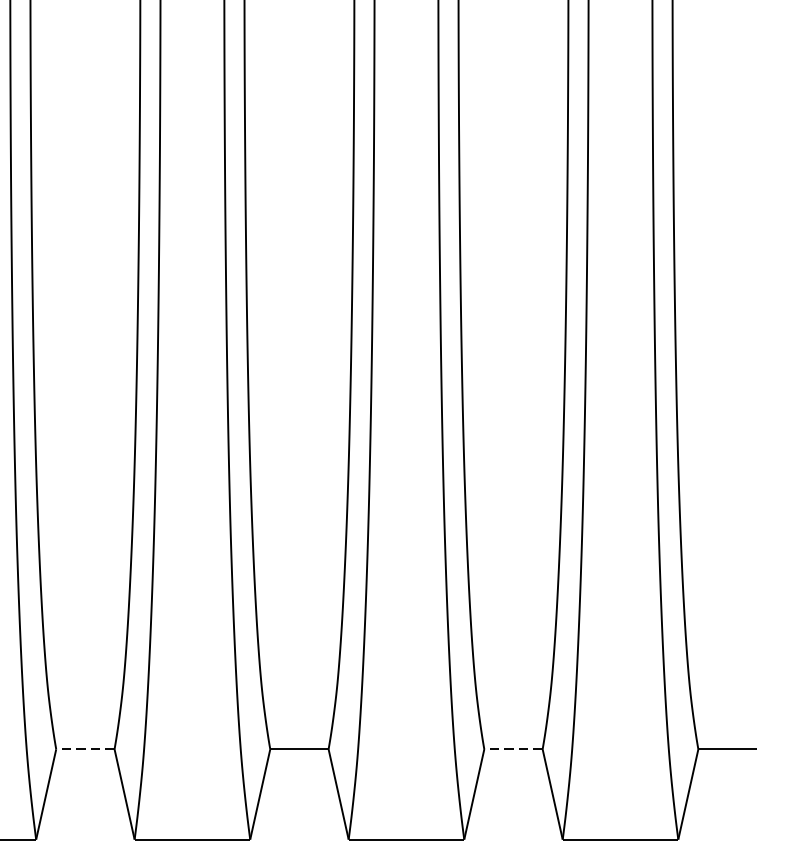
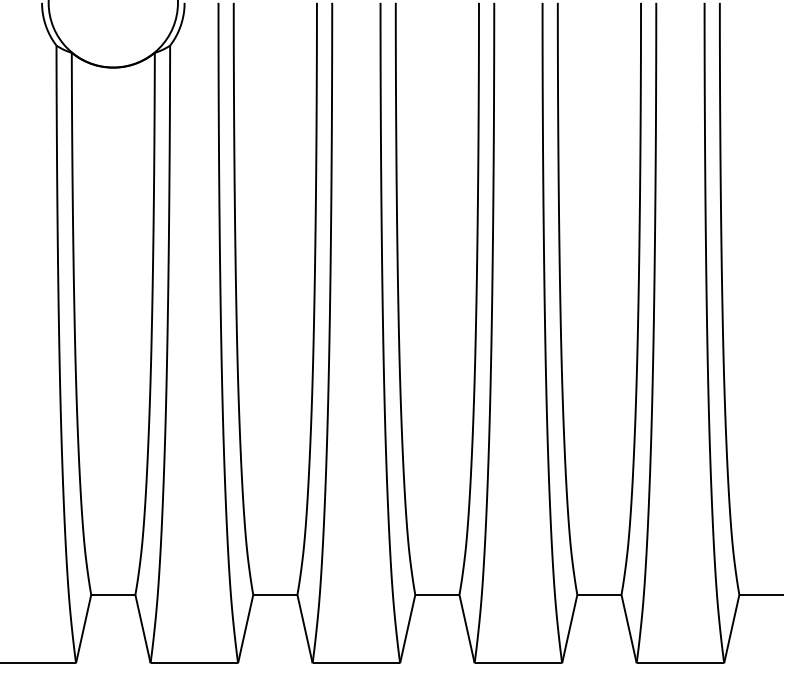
line: (84, 748) -> (274, 594), dashed -> solid
line: (512, 748) -> (598, 594), dashed -> solid

